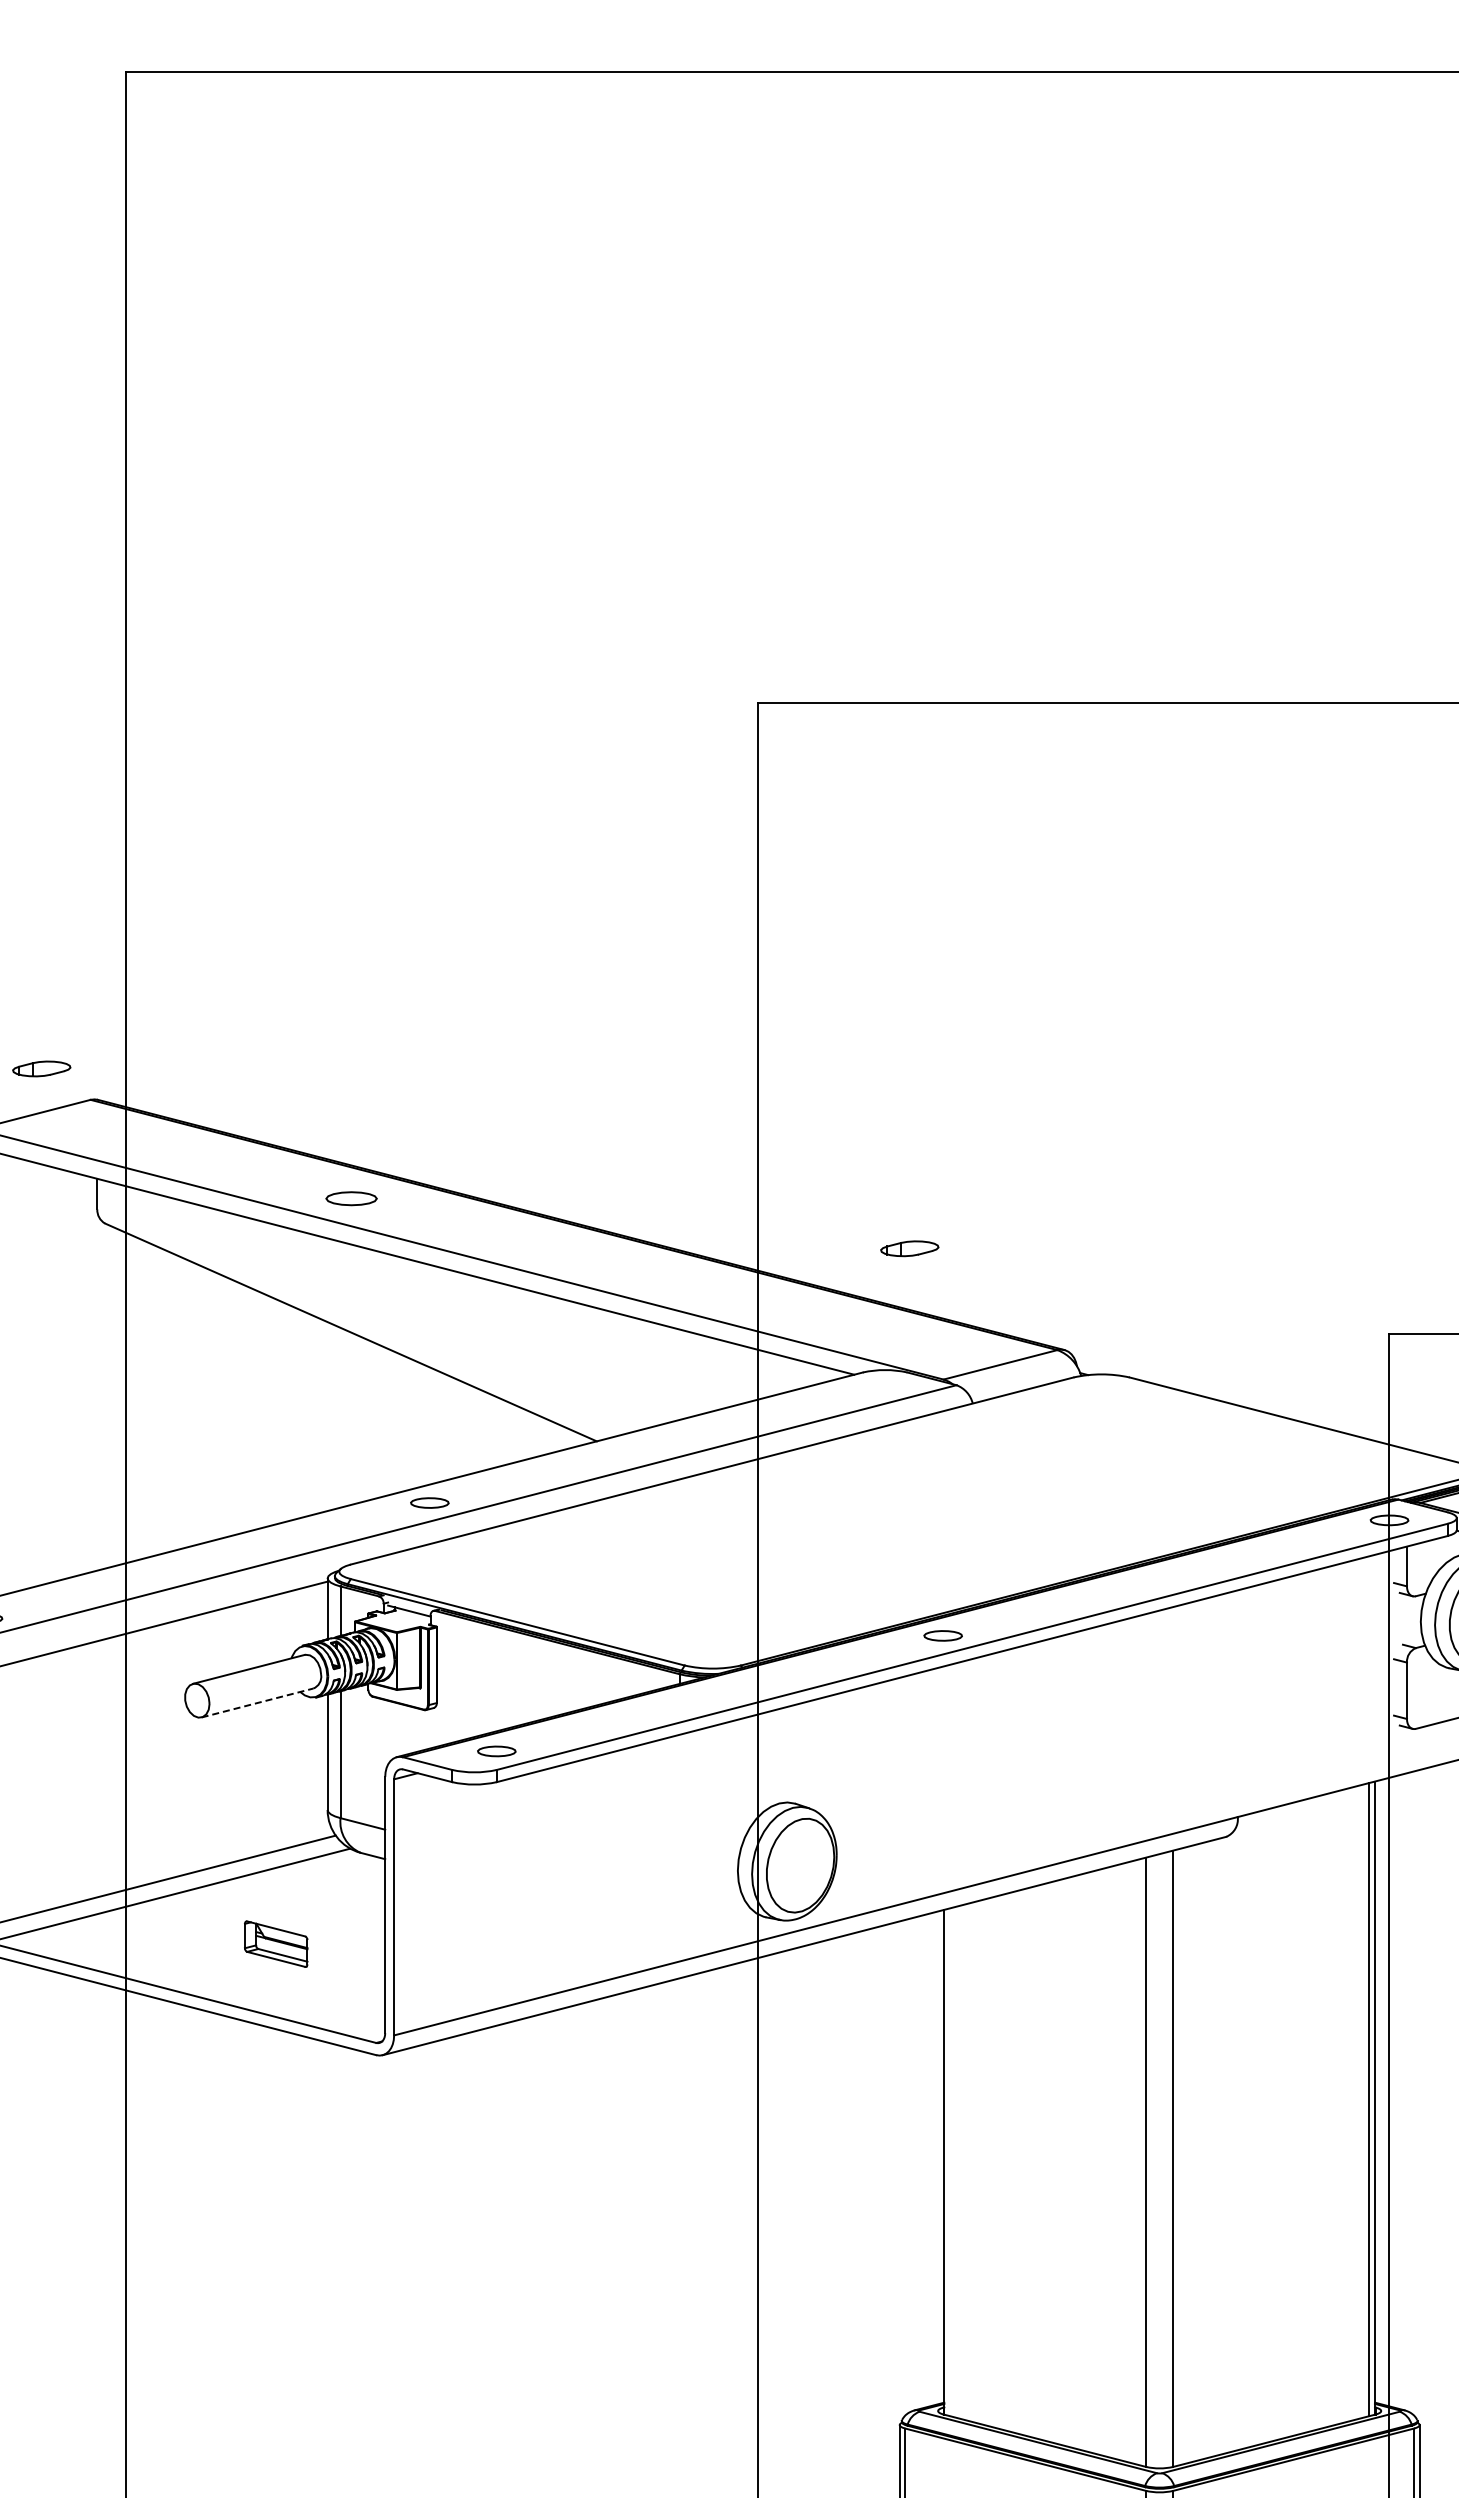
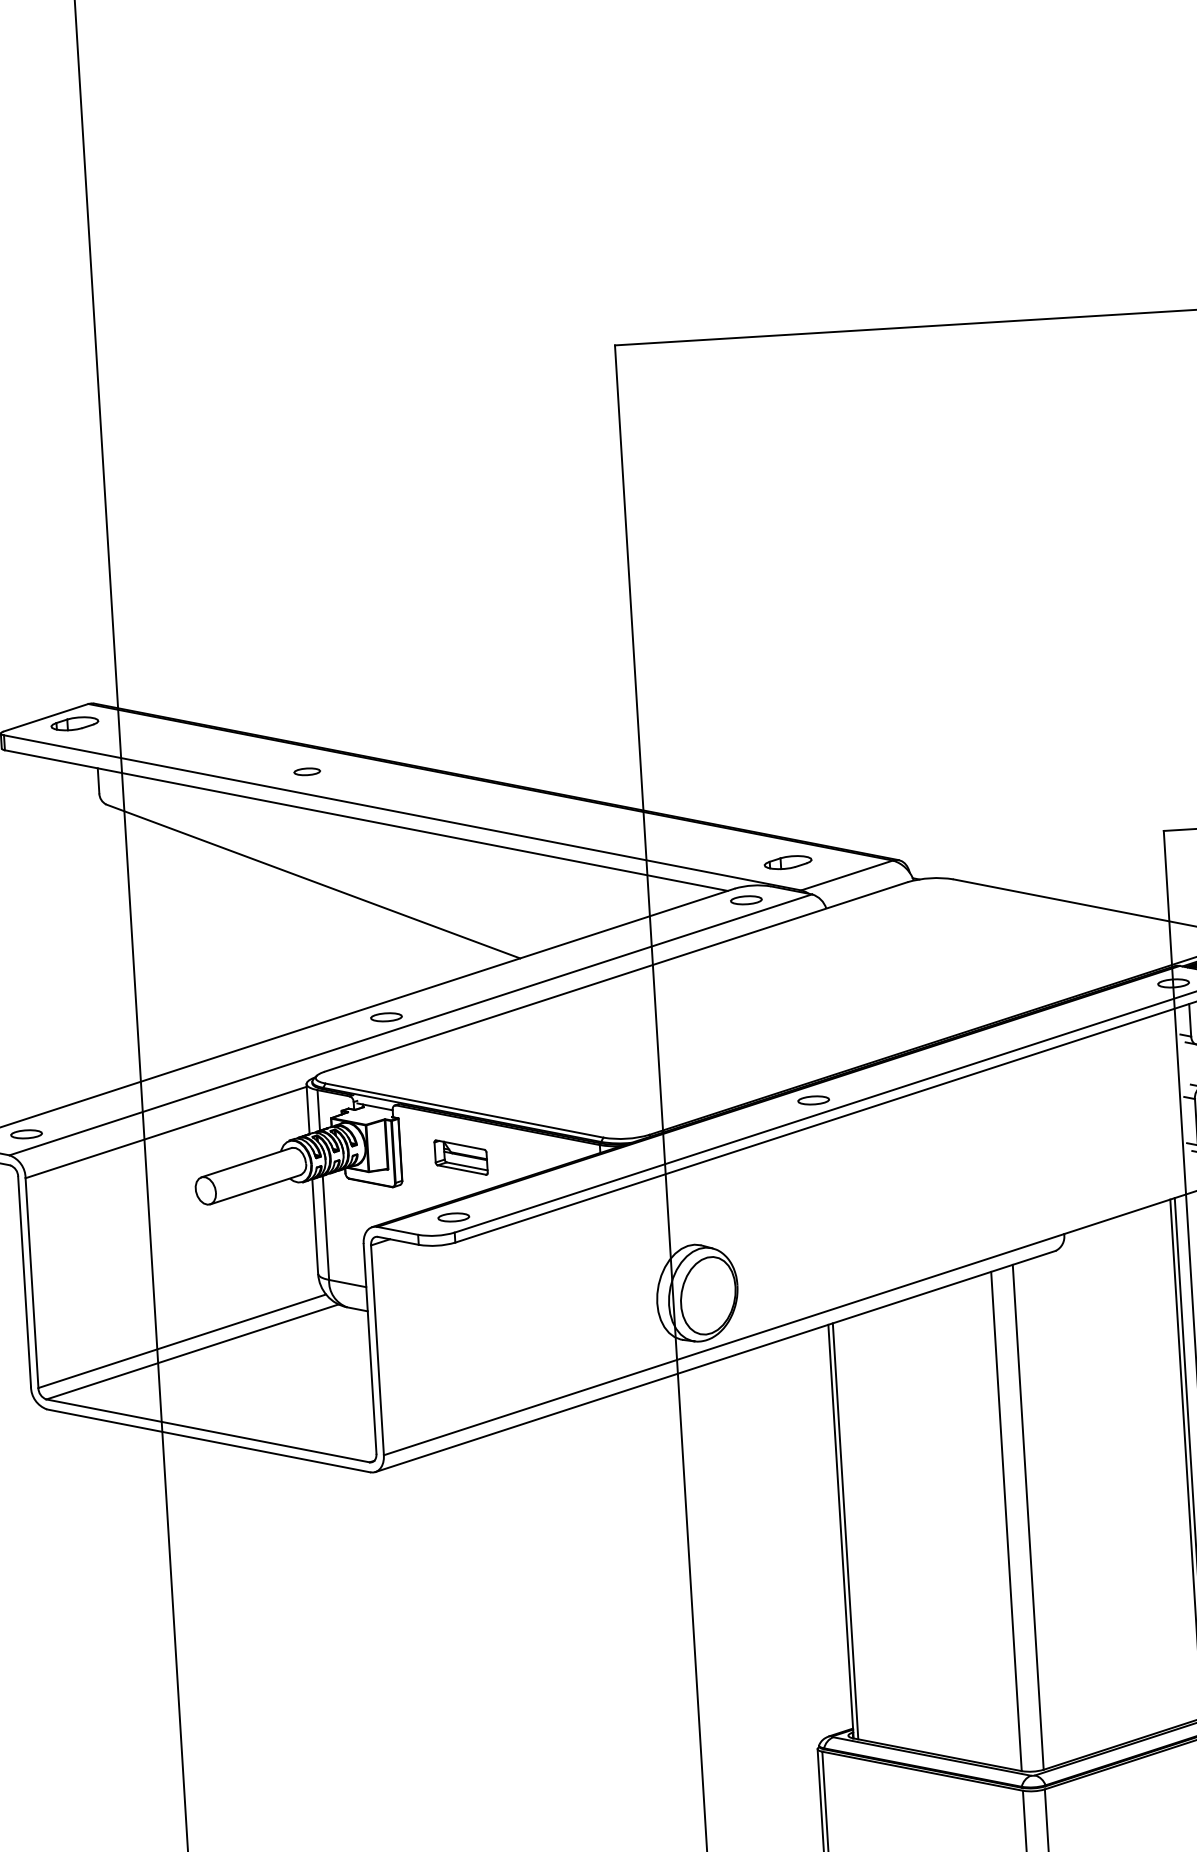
part: (41, 1068) -> (74, 723), moved
part: (351, 1198) -> (307, 771), size x0.62
part: (909, 1248) -> (787, 862), moved
part: (875, 1387) -> (745, 900), added
line: (257, 1703) -> (255, 1190), dashed -> solid
part: (276, 1943) -> (461, 1157), moved
line: (949, 2162) -> (845, 1531), added

